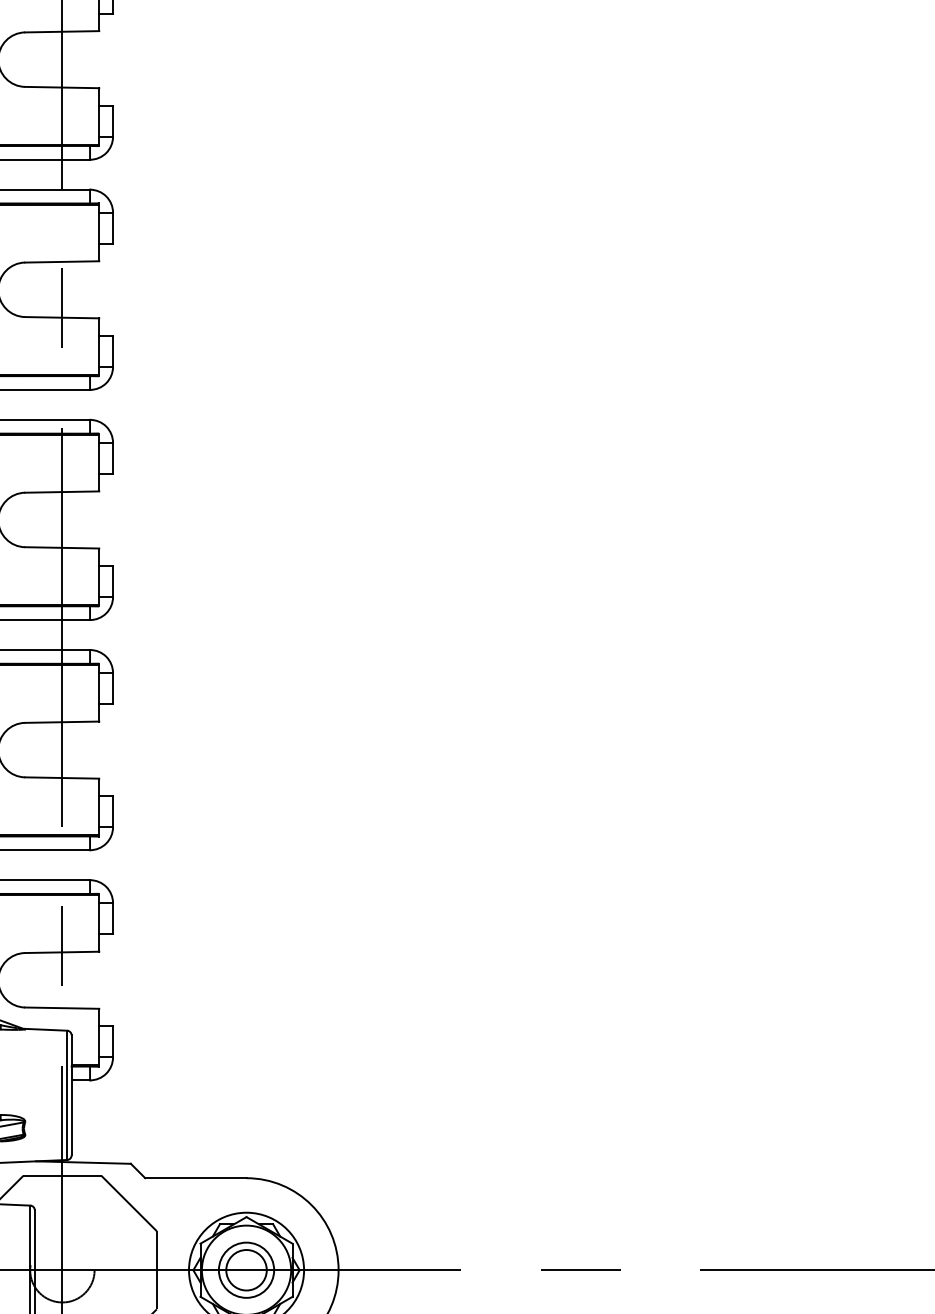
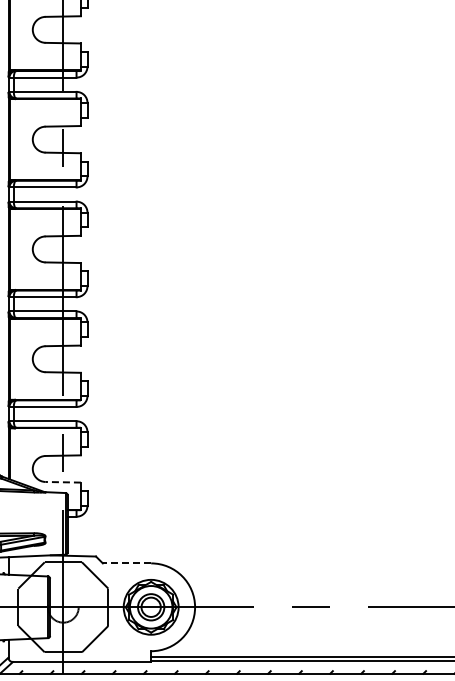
line: (62, 1008) -> (63, 482), solid -> dashed
line: (194, 1178) -> (126, 563), solid -> dashed

